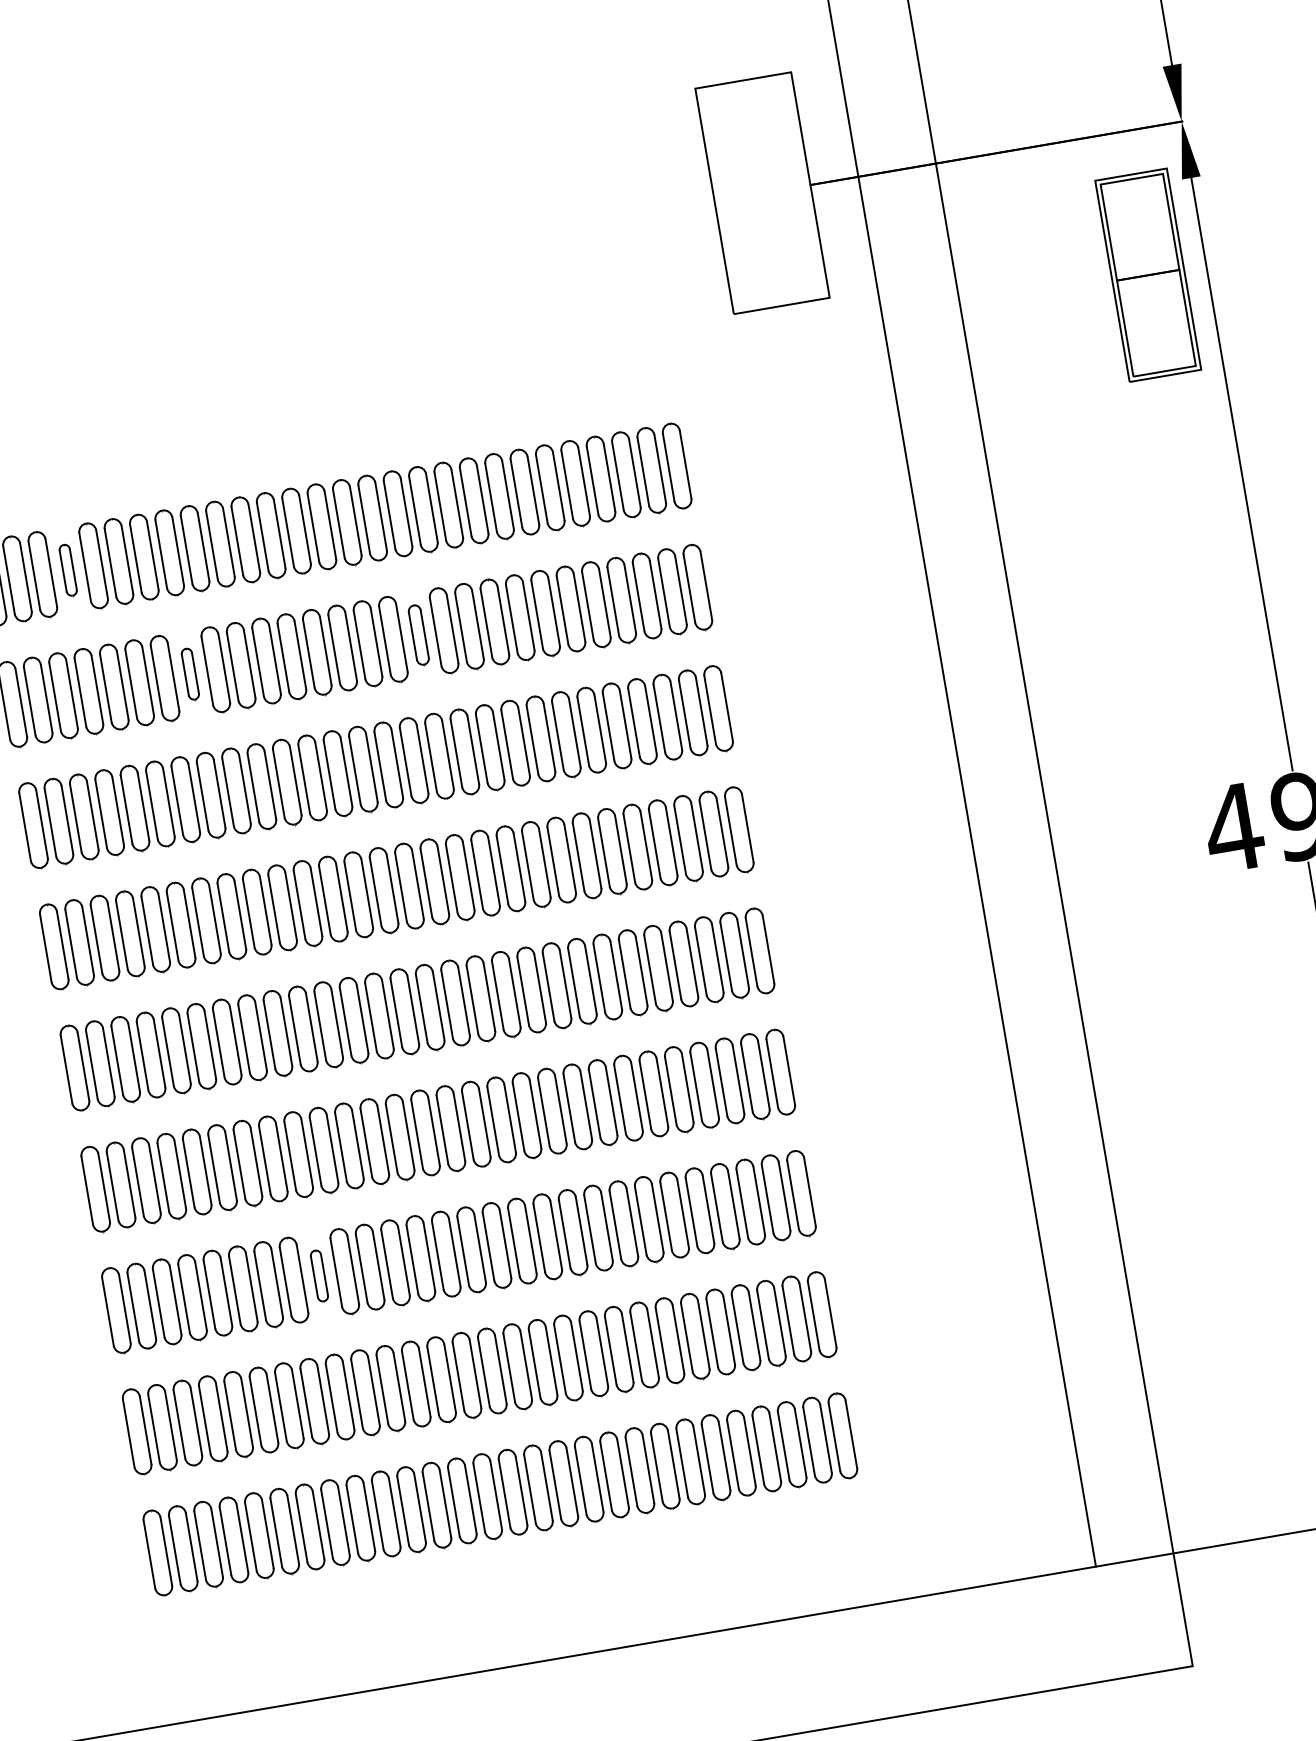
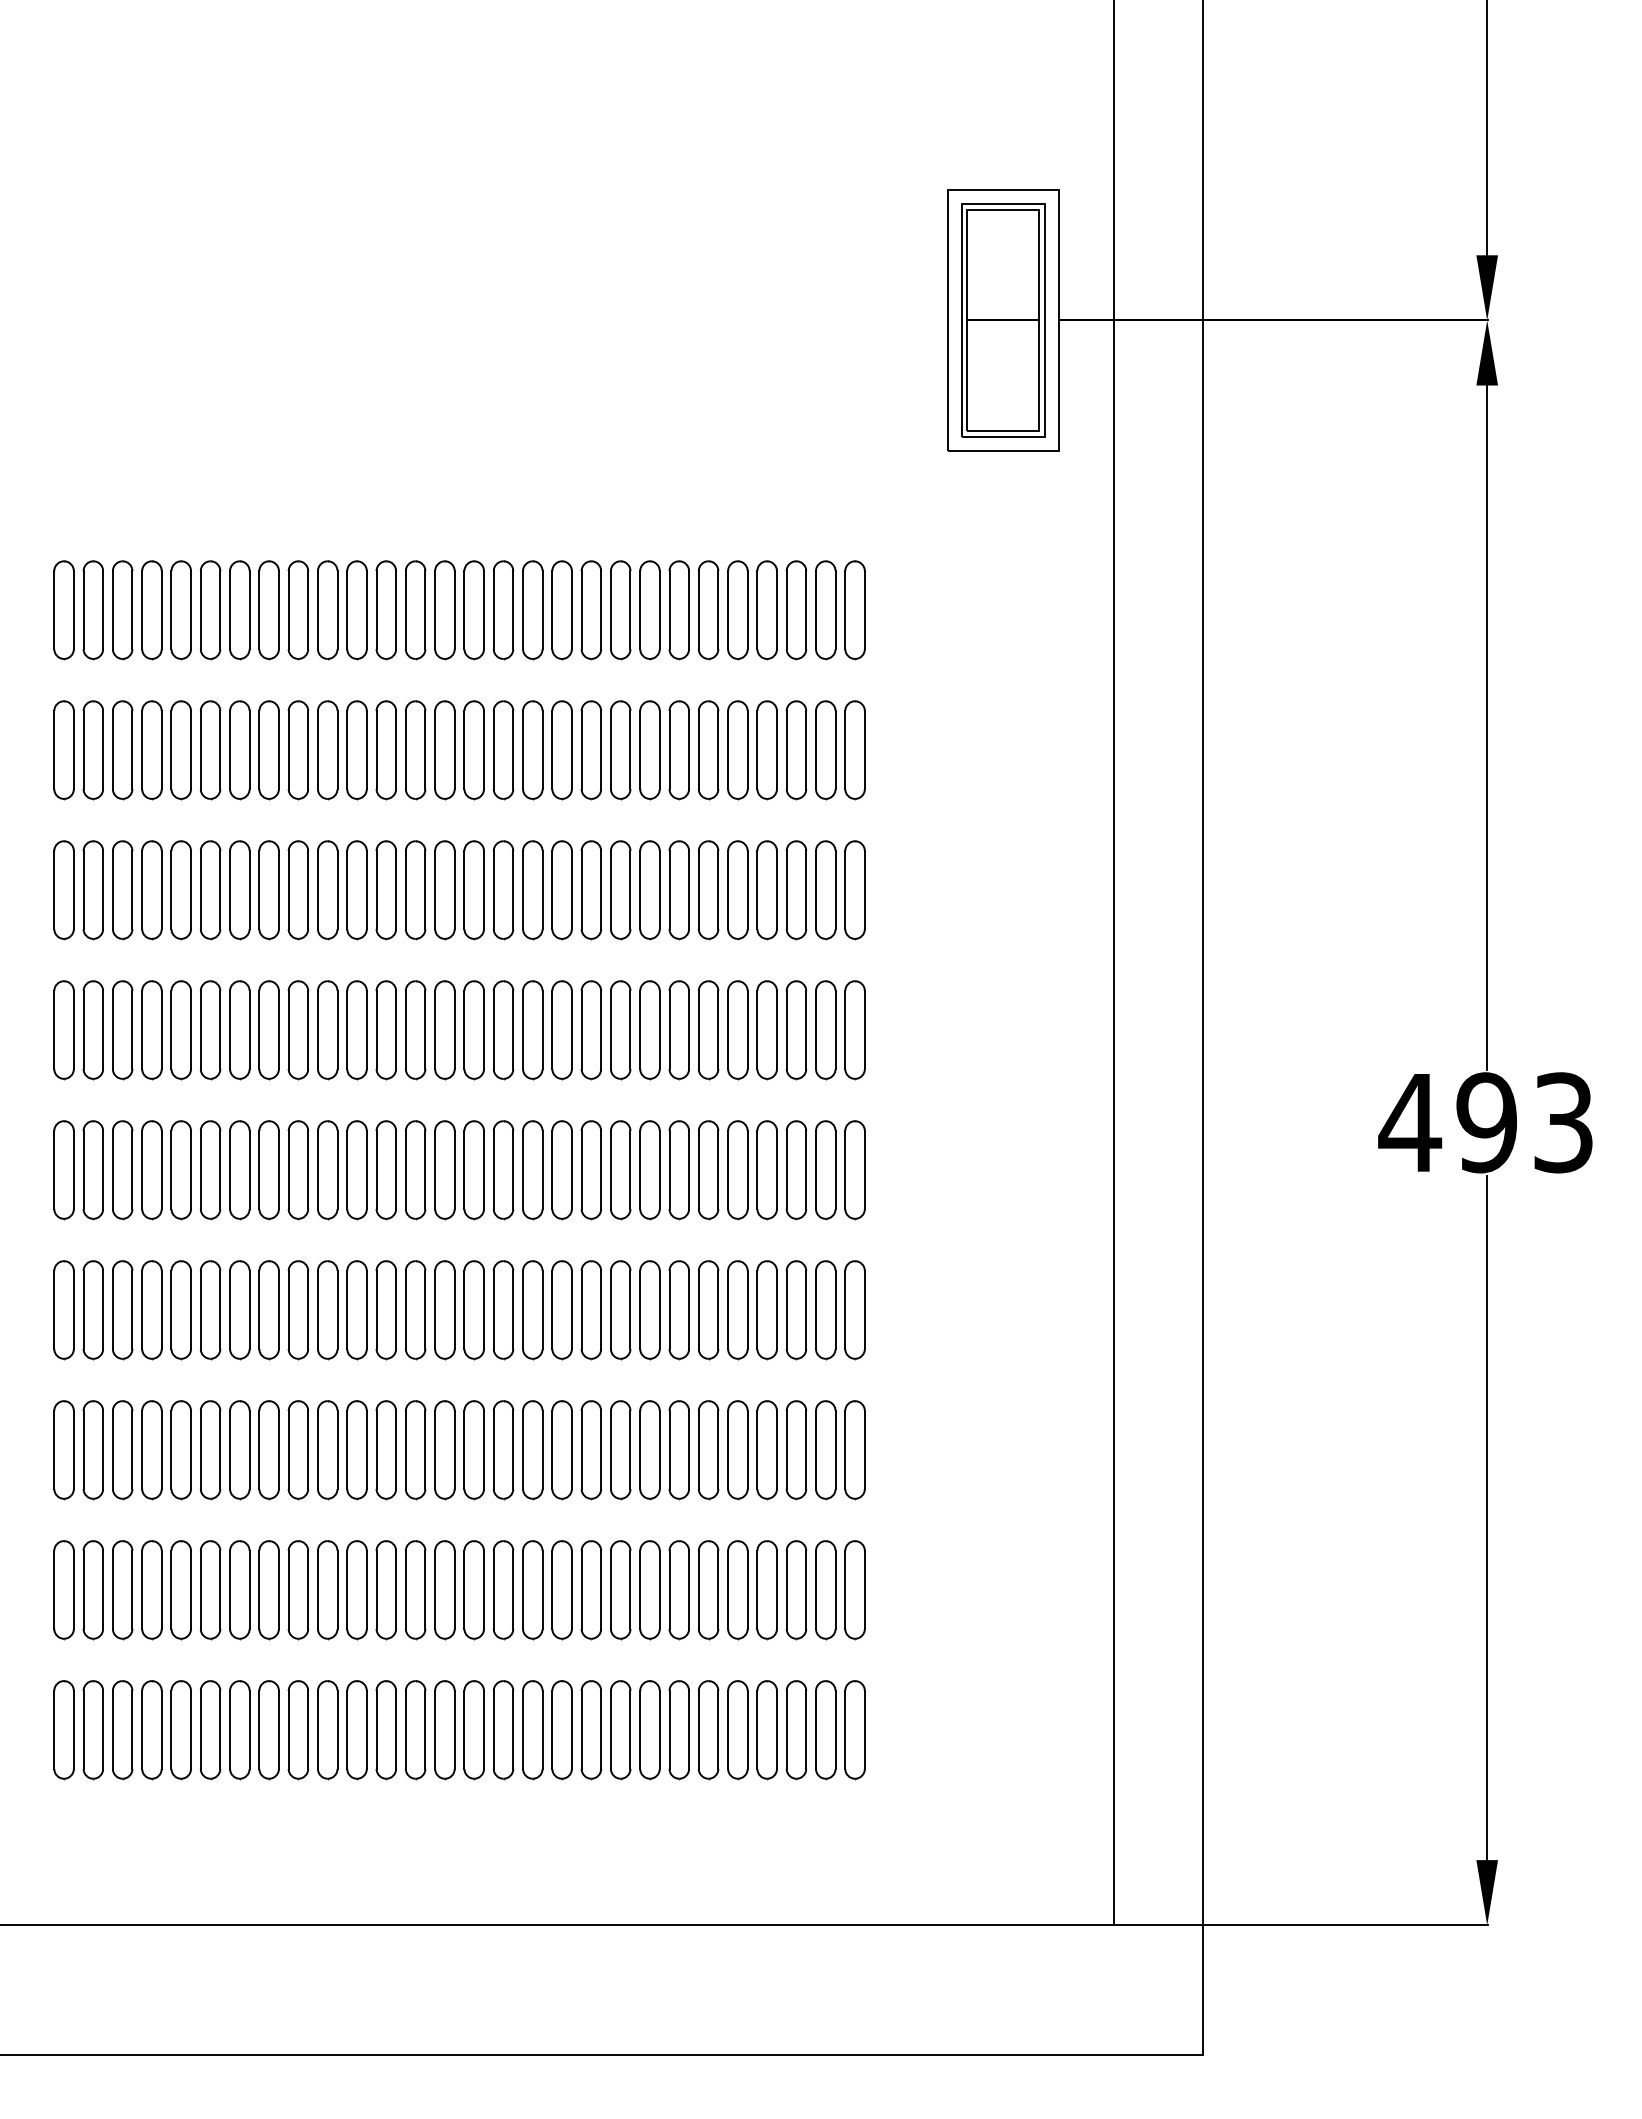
part: (1148, 275) -> (1003, 320), moved
part: (67, 570) -> (151, 610), size x1.67
part: (418, 635) -> (532, 750), size x1.43
part: (189, 674) -> (268, 750), size x1.67
part: (319, 1276) -> (298, 1450), size x1.67

